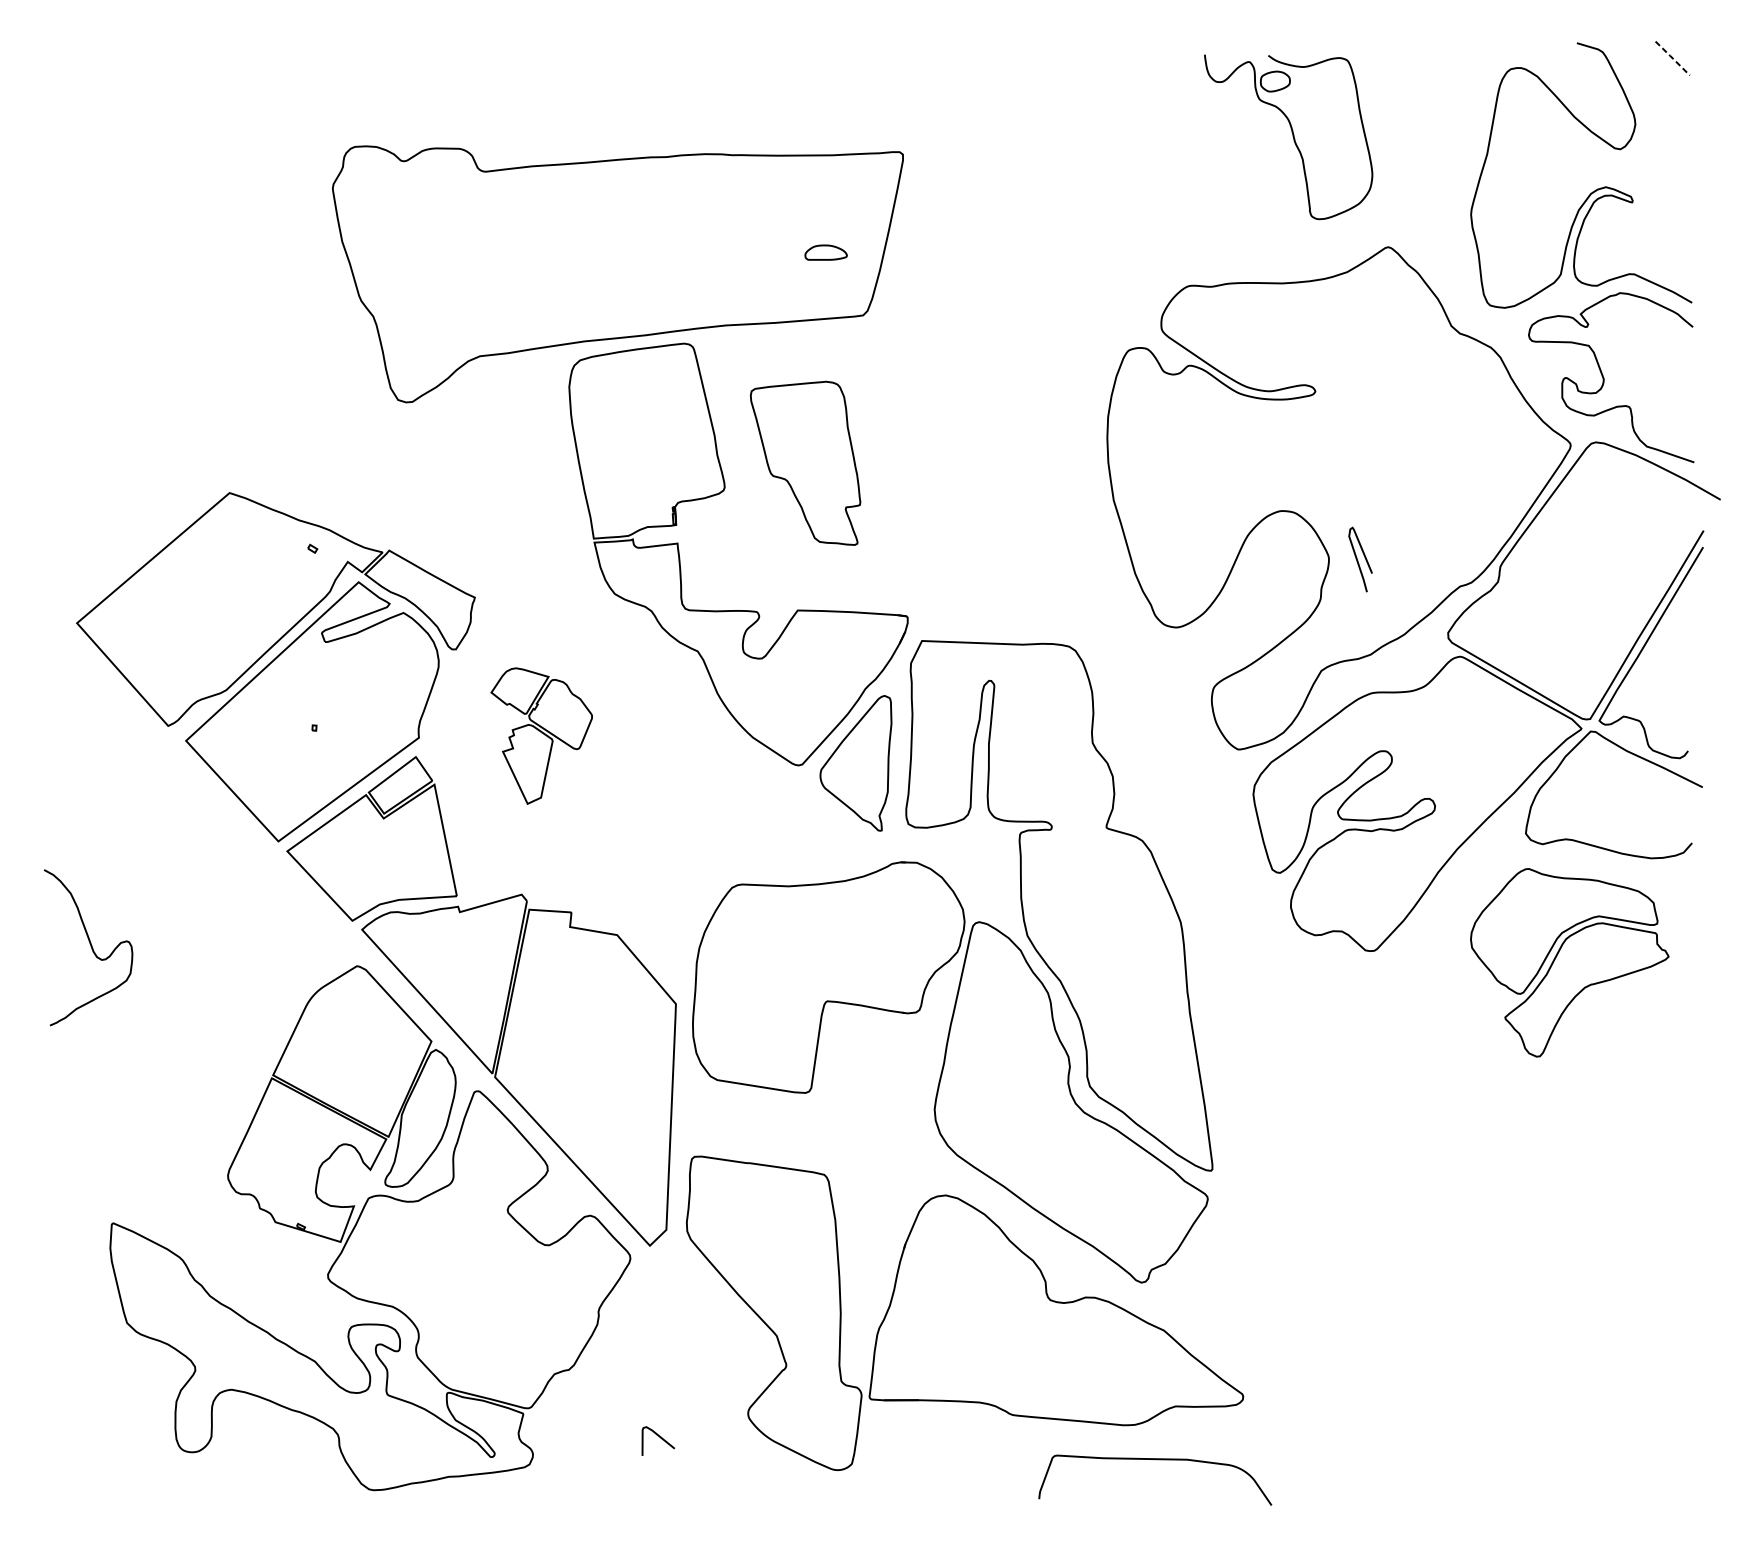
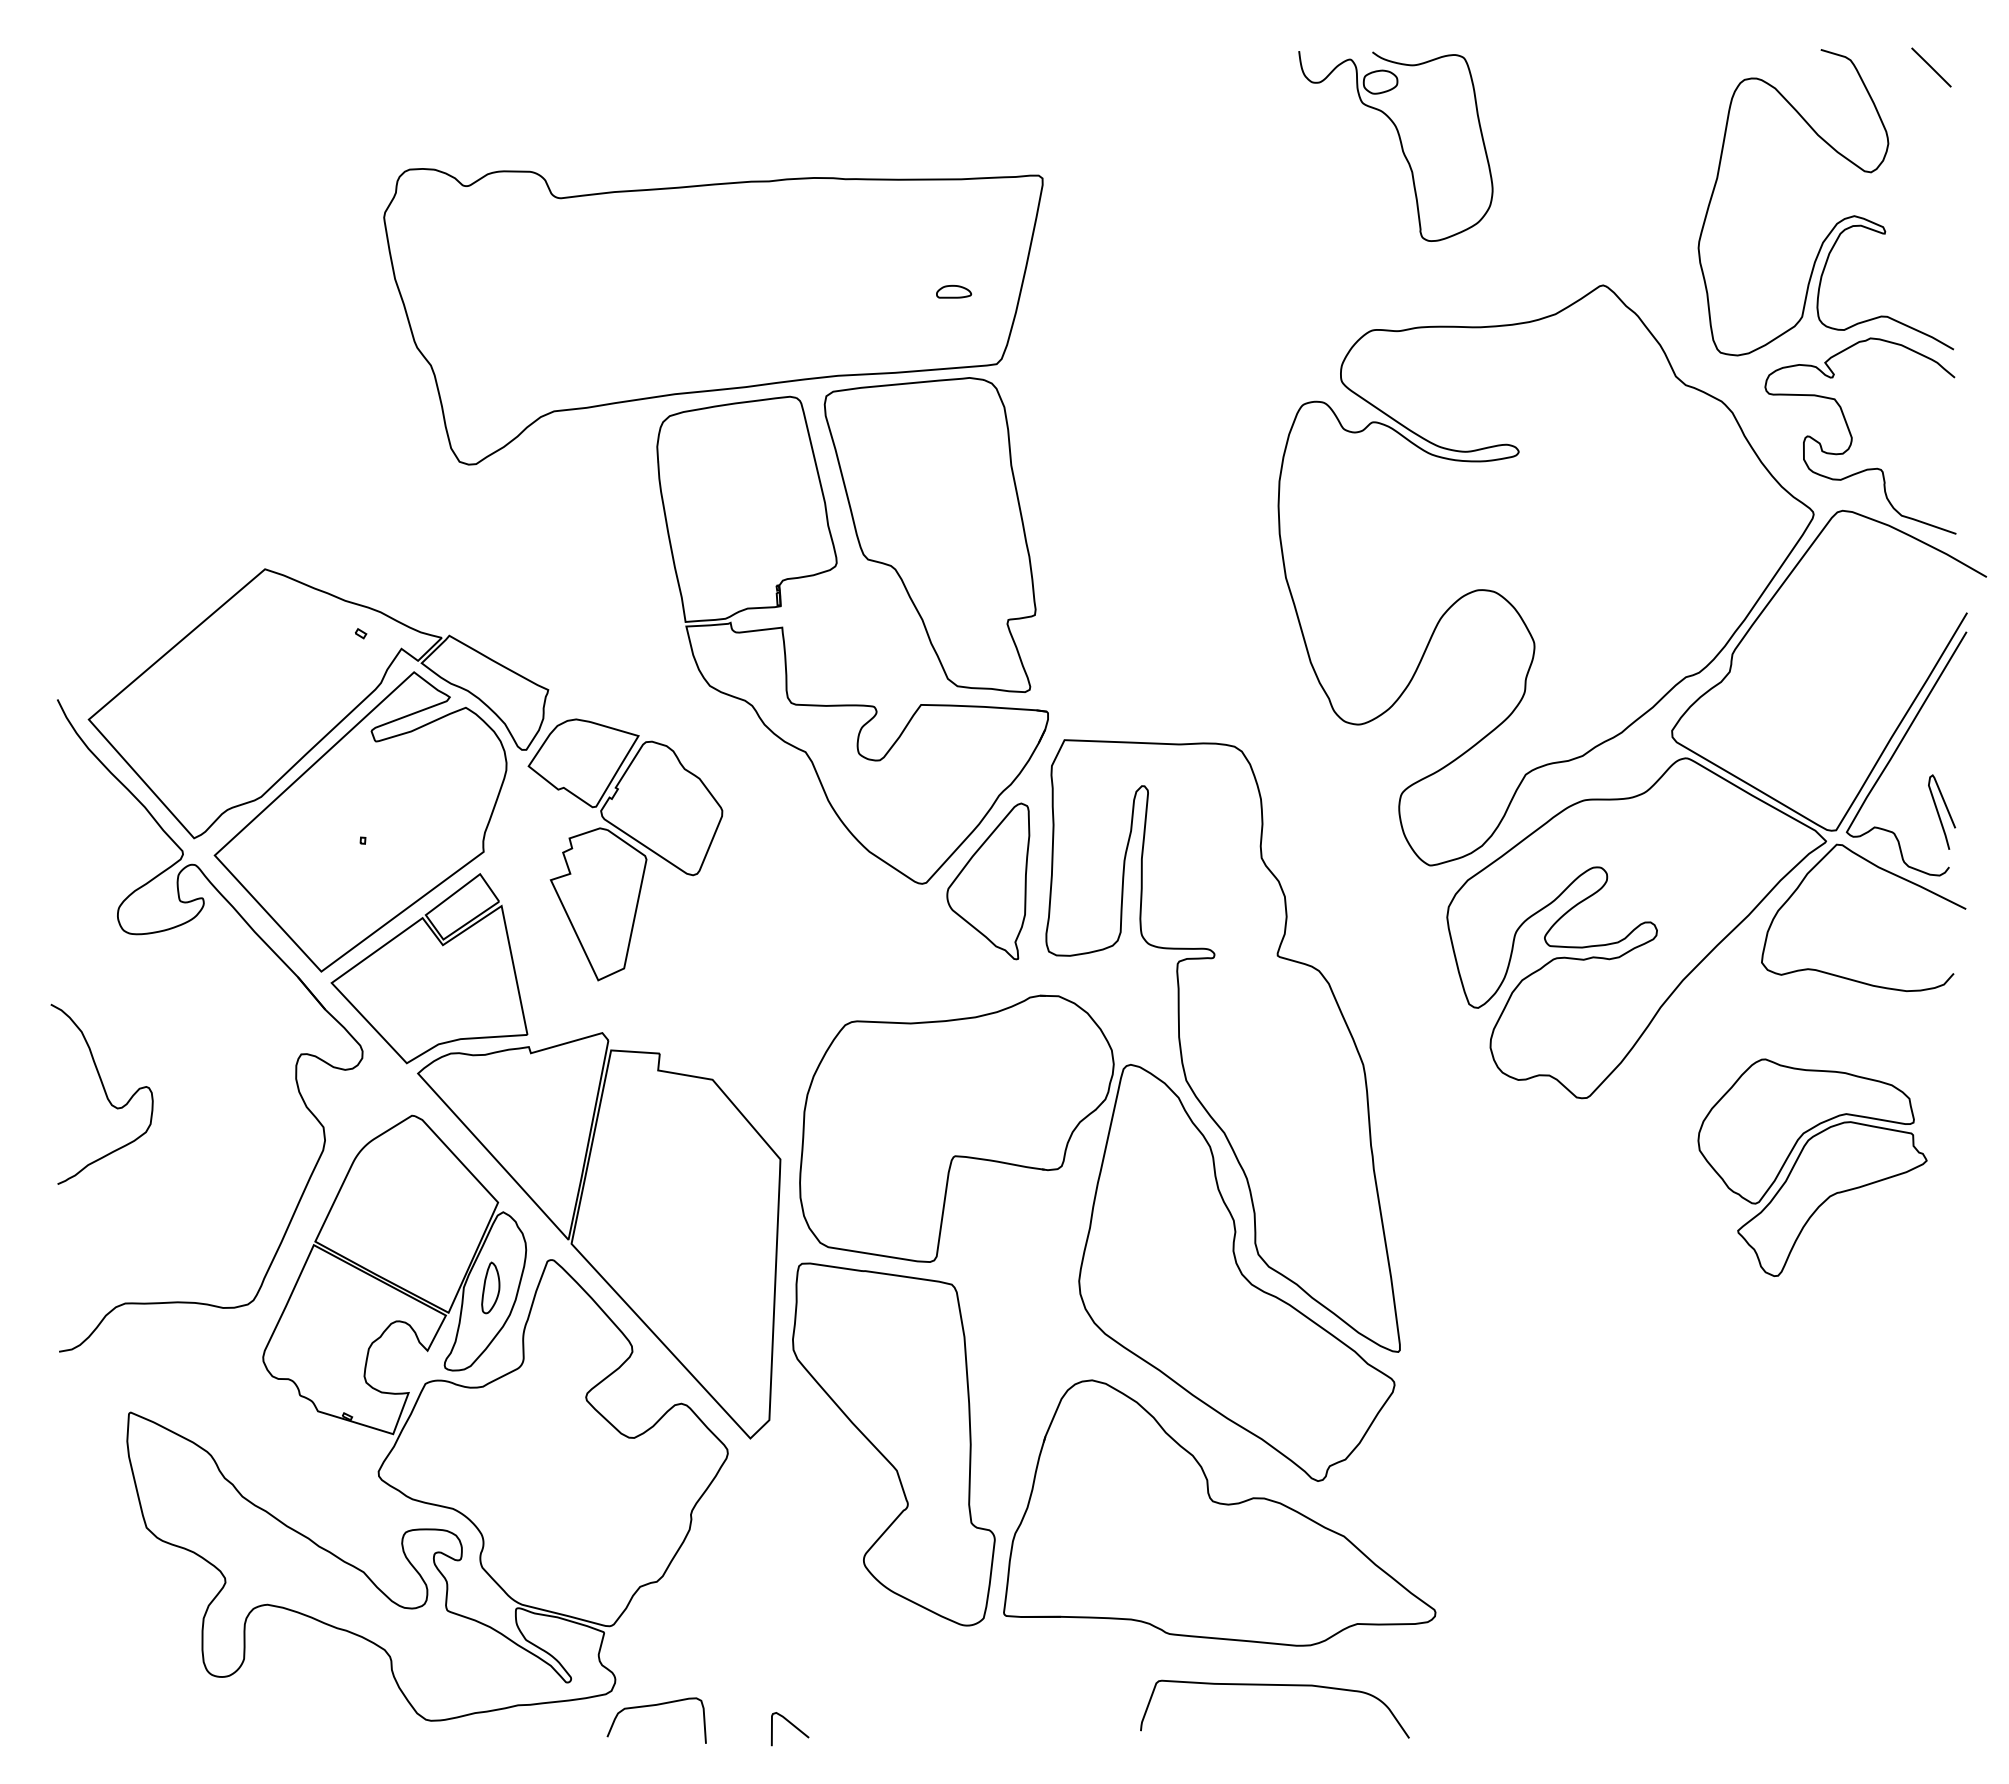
line: (1672, 58) -> (1931, 67), dashed -> solid
part: (1288, 137) -> (1395, 146), moved
part: (826, 252) -> (954, 291), size x0.71
part: (805, 462) -> (929, 534), size x1.67
curve: (1358, 560) -> (1939, 813), moved
part: (541, 735) -> (625, 849), size x1.67
part: (257, 916) -> (297, 1058), added
part: (1569, 962) -> (1812, 1167), moved
part: (424, 1115) -> (490, 1287), added
part: (773, 1313) -> (893, 1444), moved
curve: (660, 1438) -> (792, 1725), moved
curve: (1154, 1459) -> (1274, 1685), moved
curve: (566, 1477) -> (653, 1706), added

